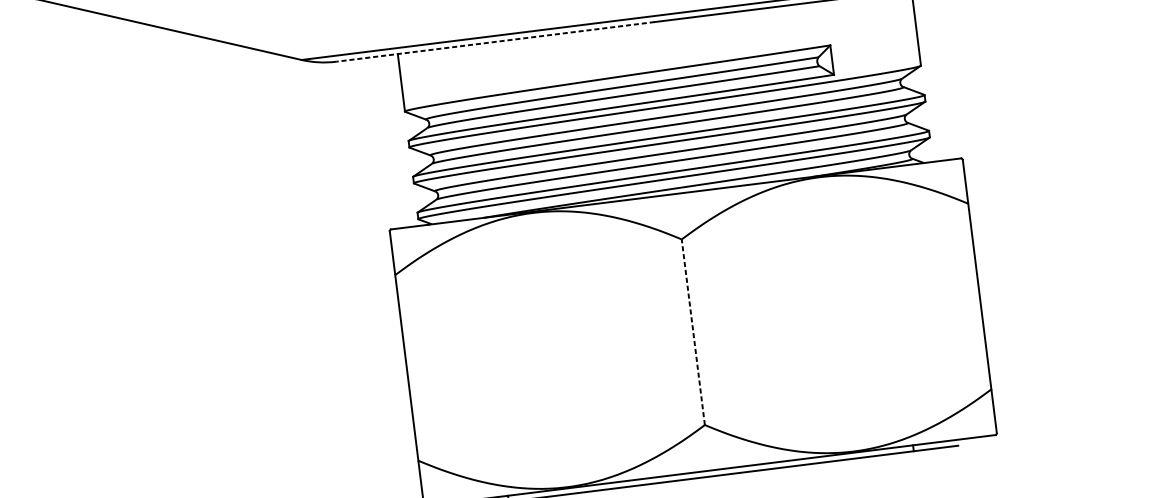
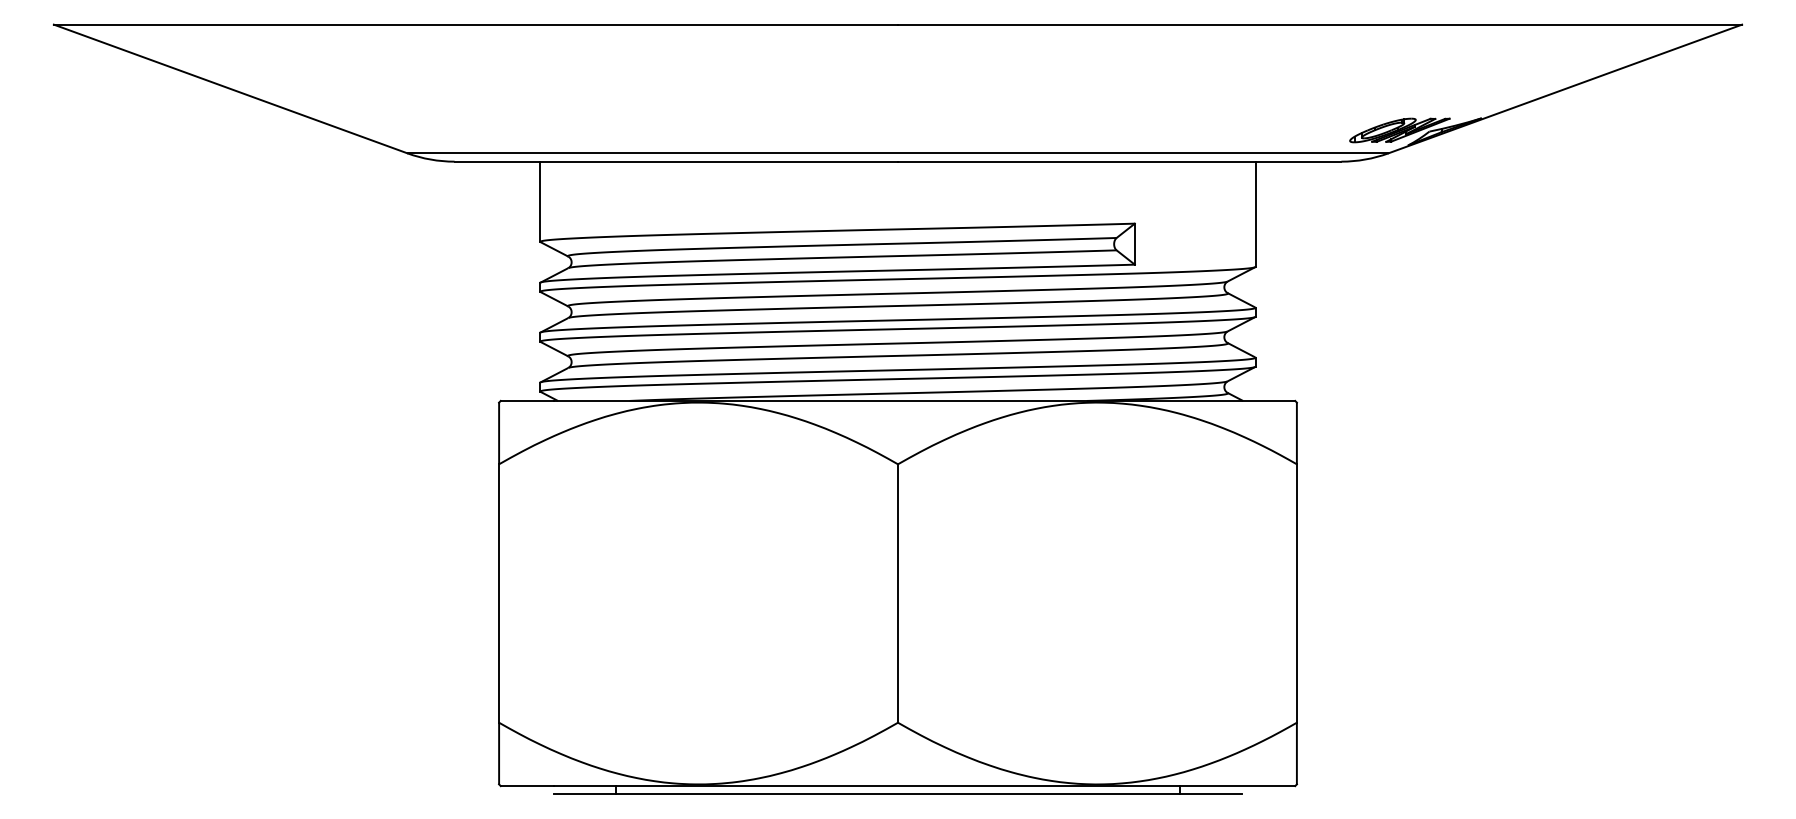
line: (495, 41) -> (676, 161), dashed -> solid
line: (693, 332) -> (898, 593), dashed -> solid

